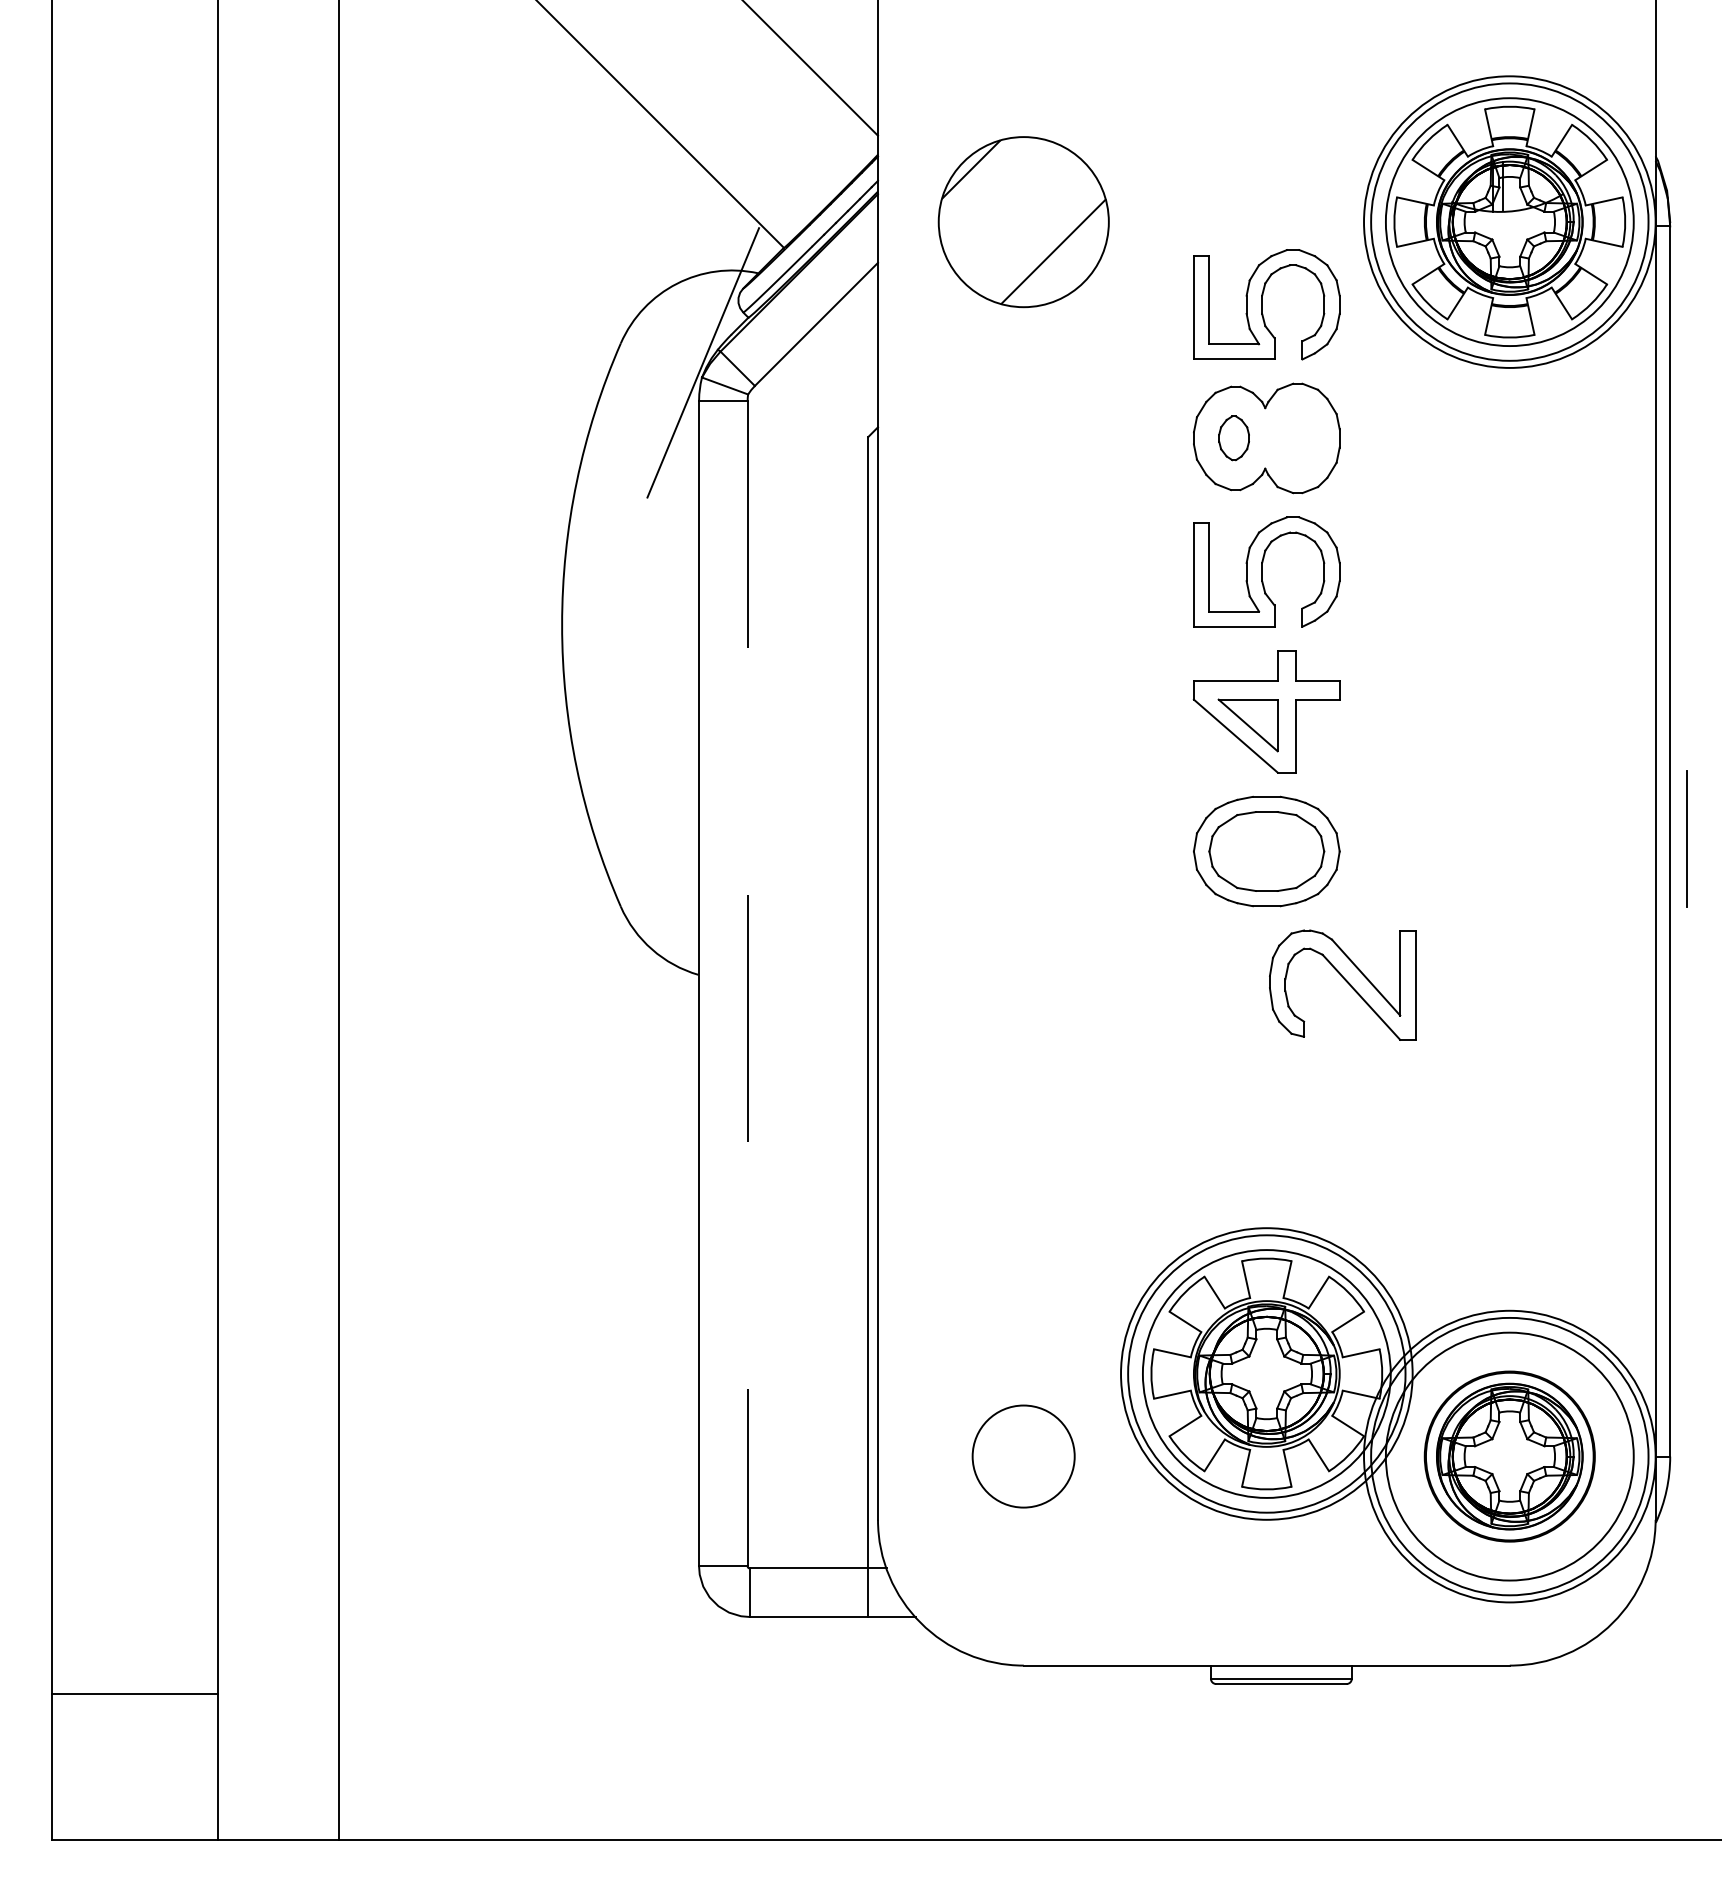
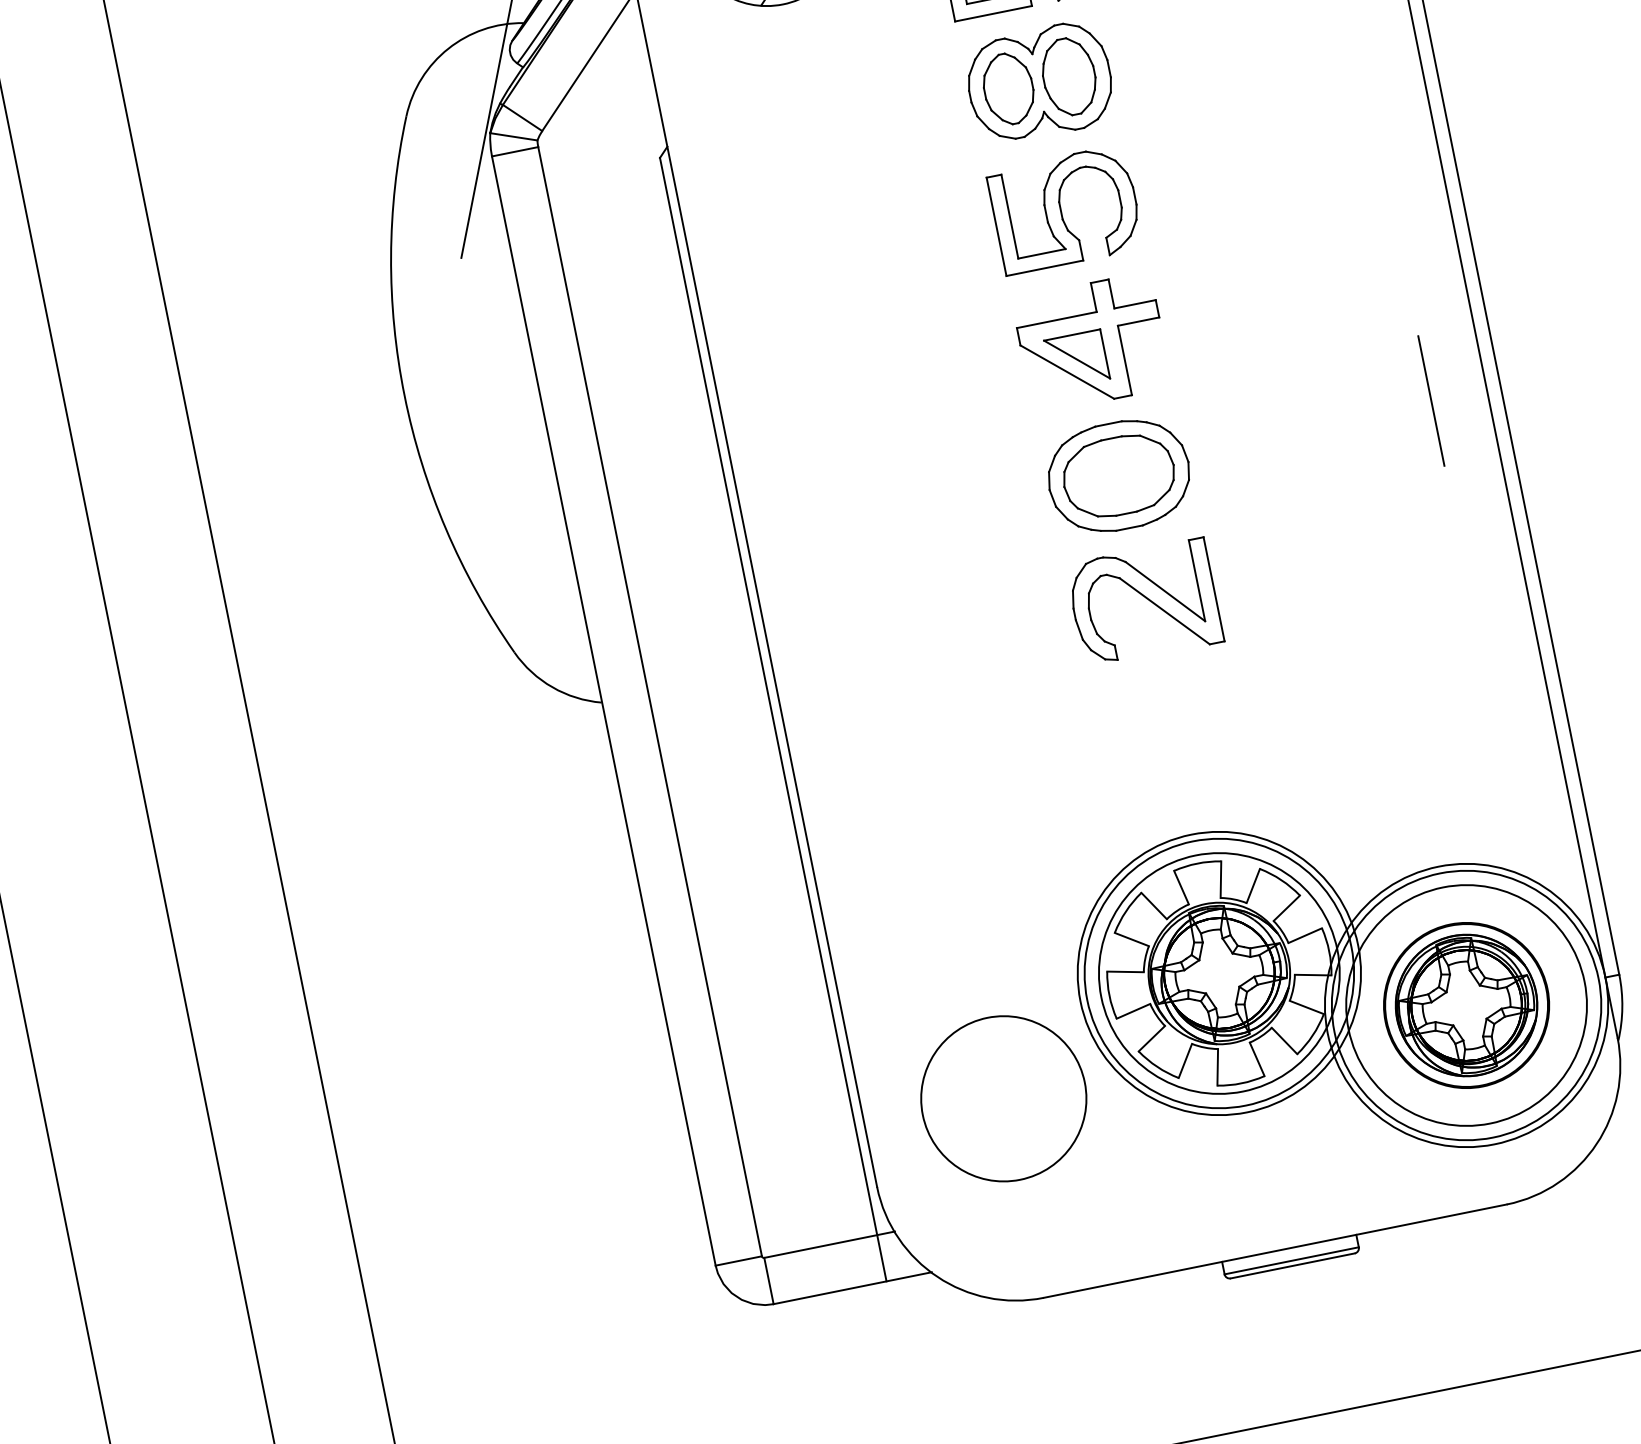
part: (1233, 437) -> (1007, 88), size x1.67
part: (1297, 437) -> (1068, 75), added
line: (1686, 838) -> (1430, 400), moved
line: (747, 984) -> (650, 702), dashed -> solid
part: (1342, 984) -> (1144, 602), moved
circle: (1023, 1456) -> (1003, 1098), size x1.67

